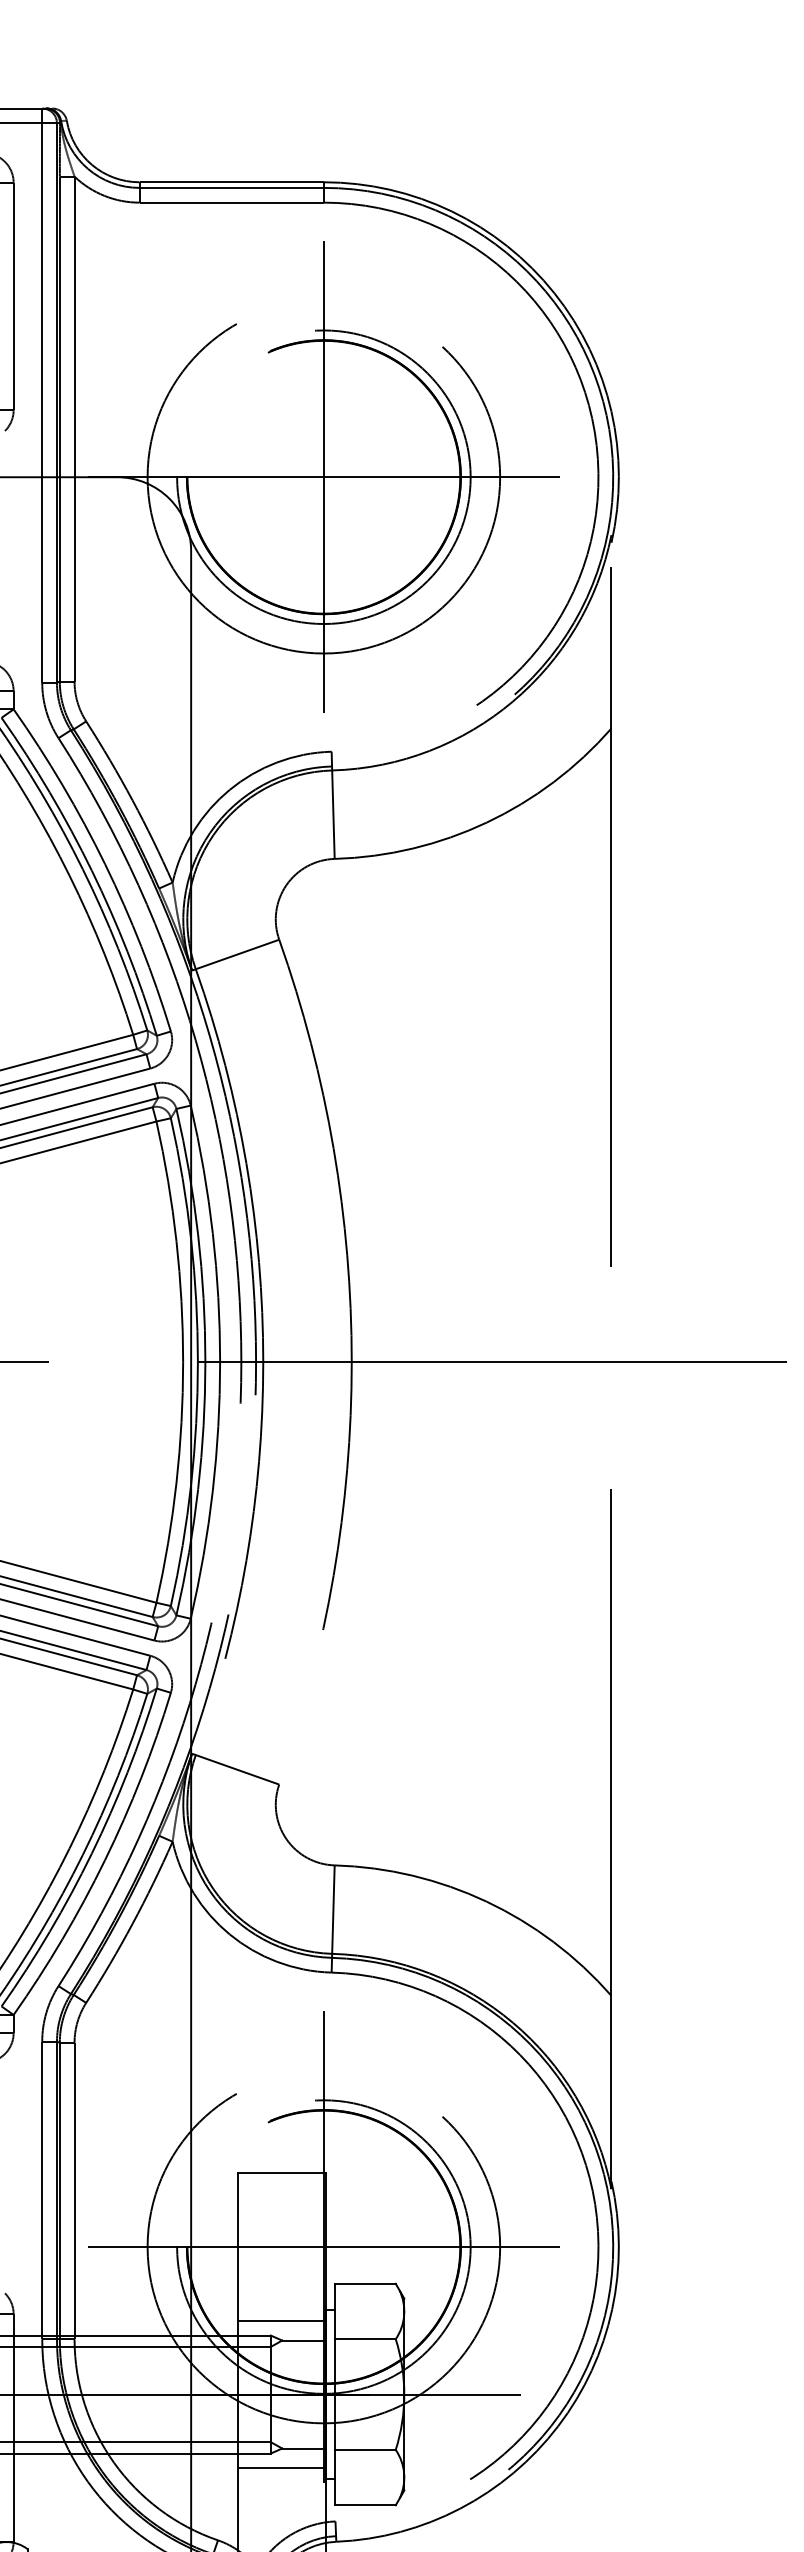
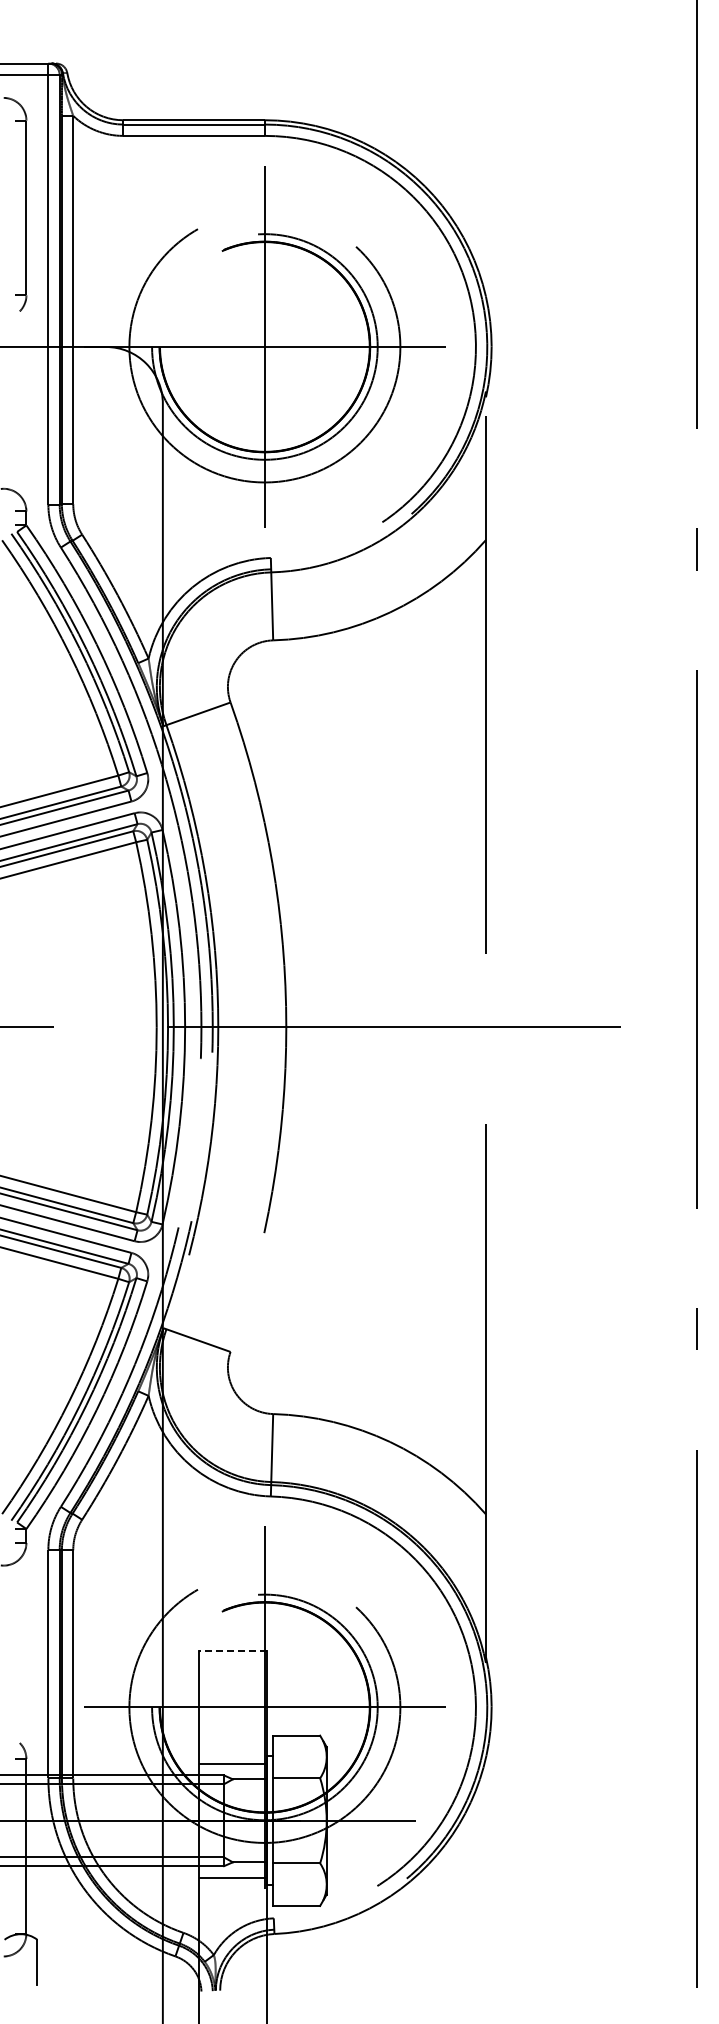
line: (281, 2172) -> (232, 1650), solid -> dashed

